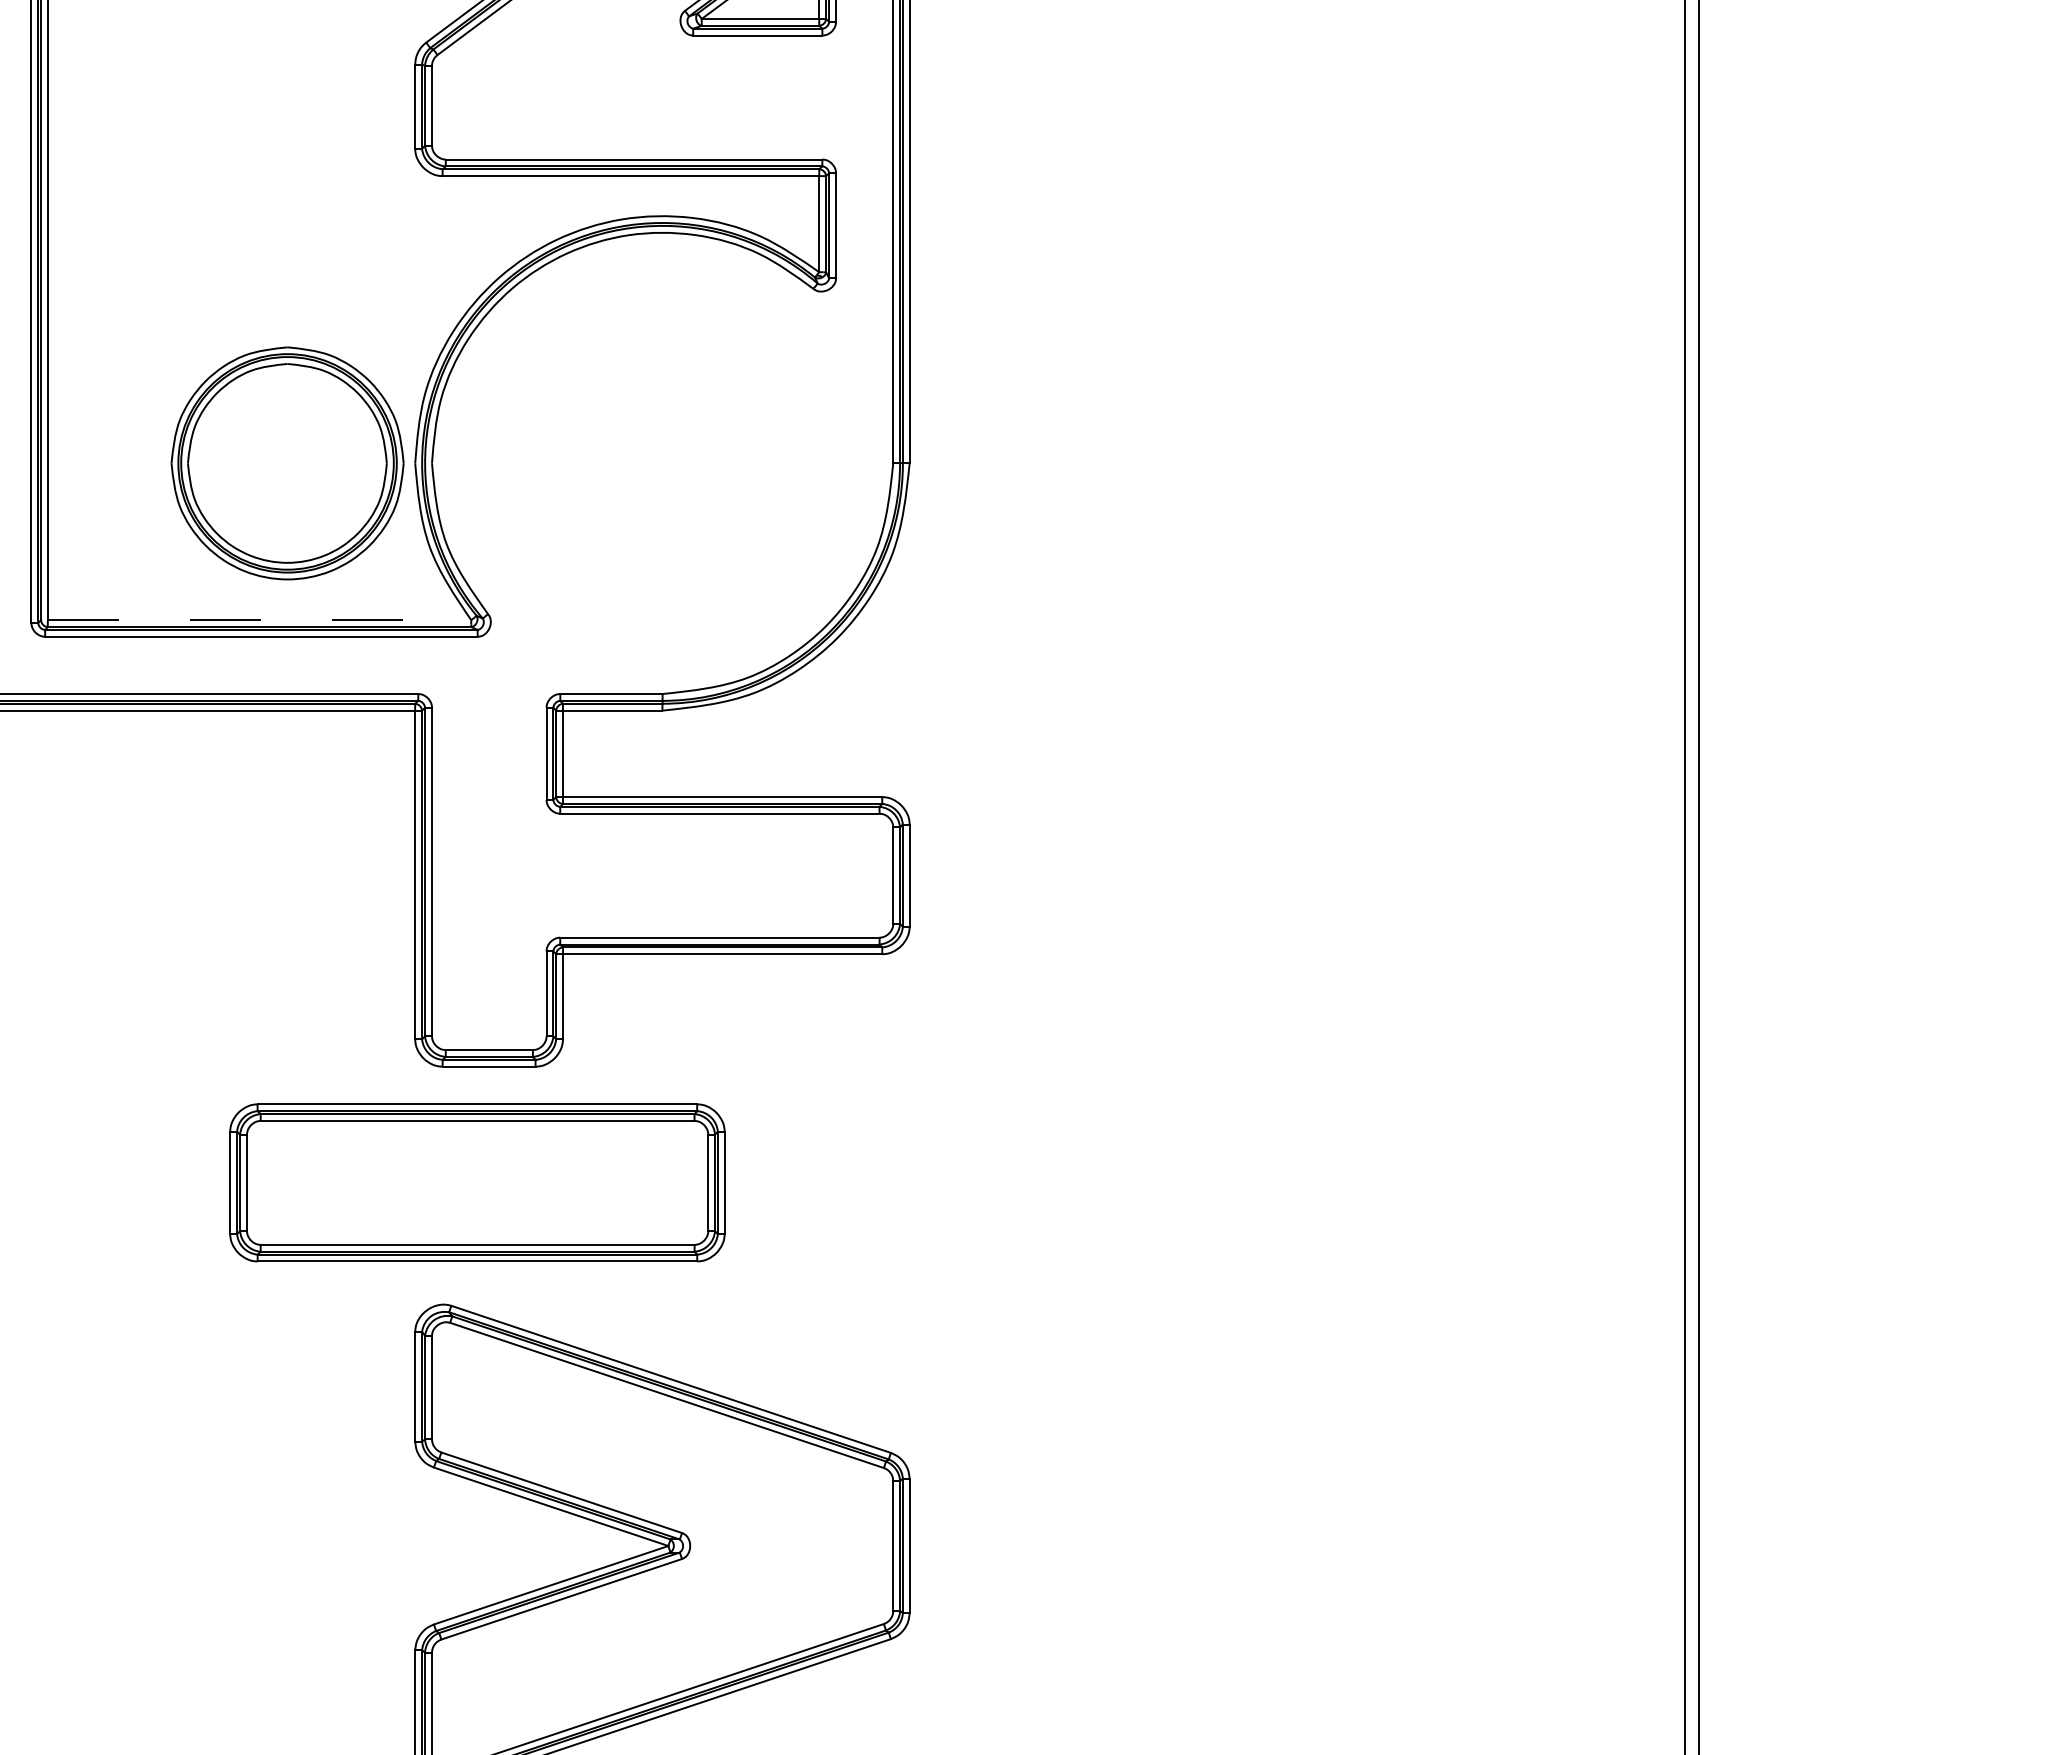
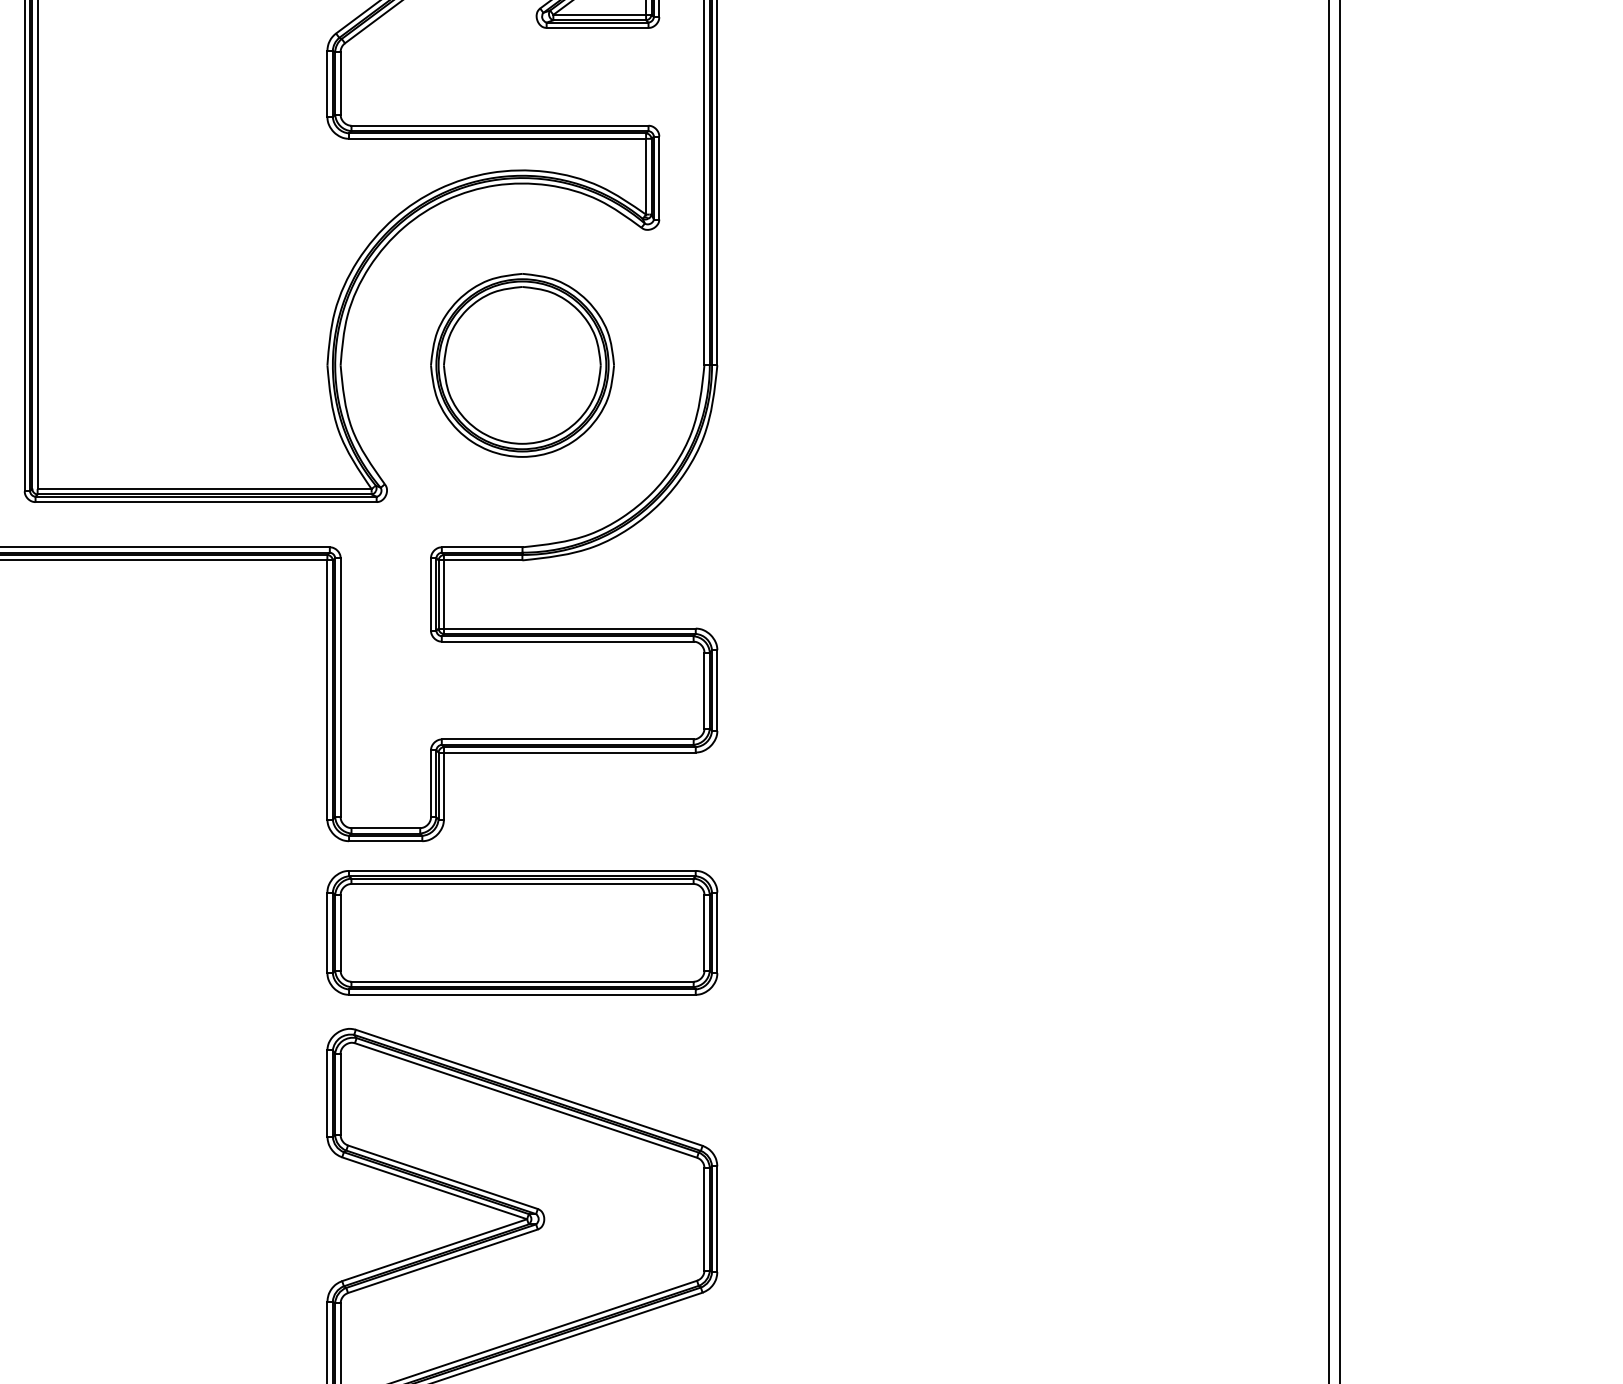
part: (287, 463) -> (522, 365), moved
line: (259, 620) -> (204, 489), dashed -> solid
part: (477, 1182) -> (522, 932), moved

